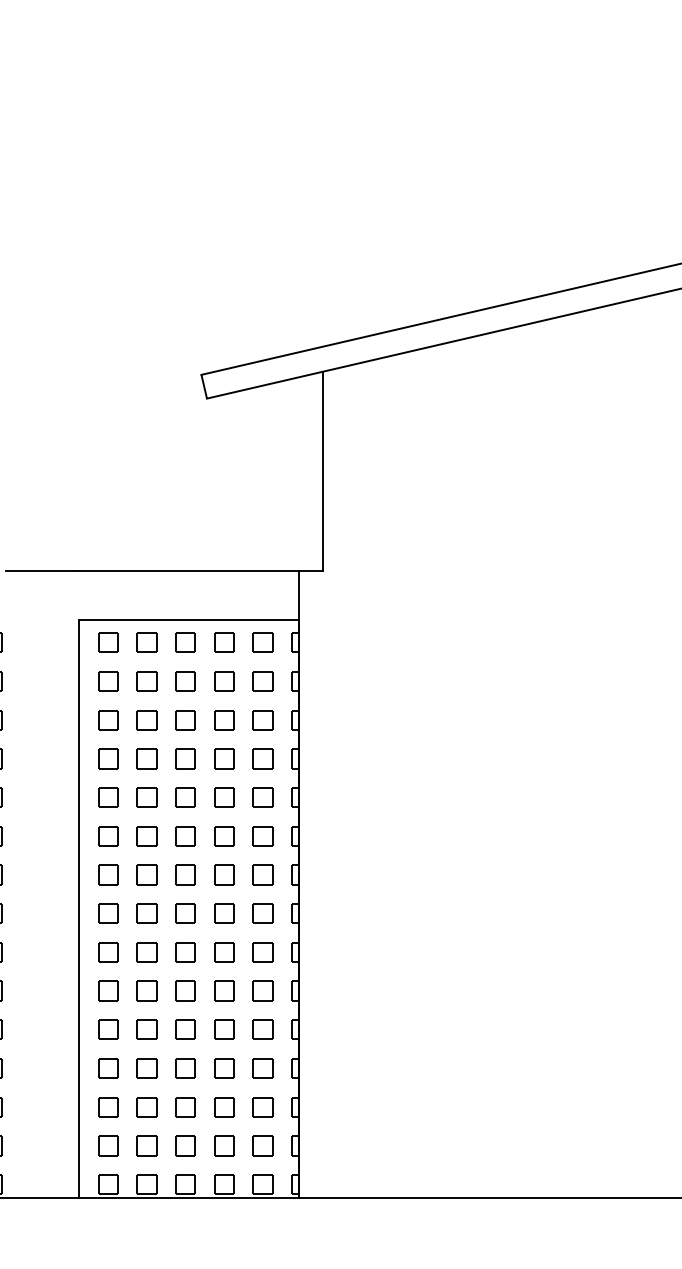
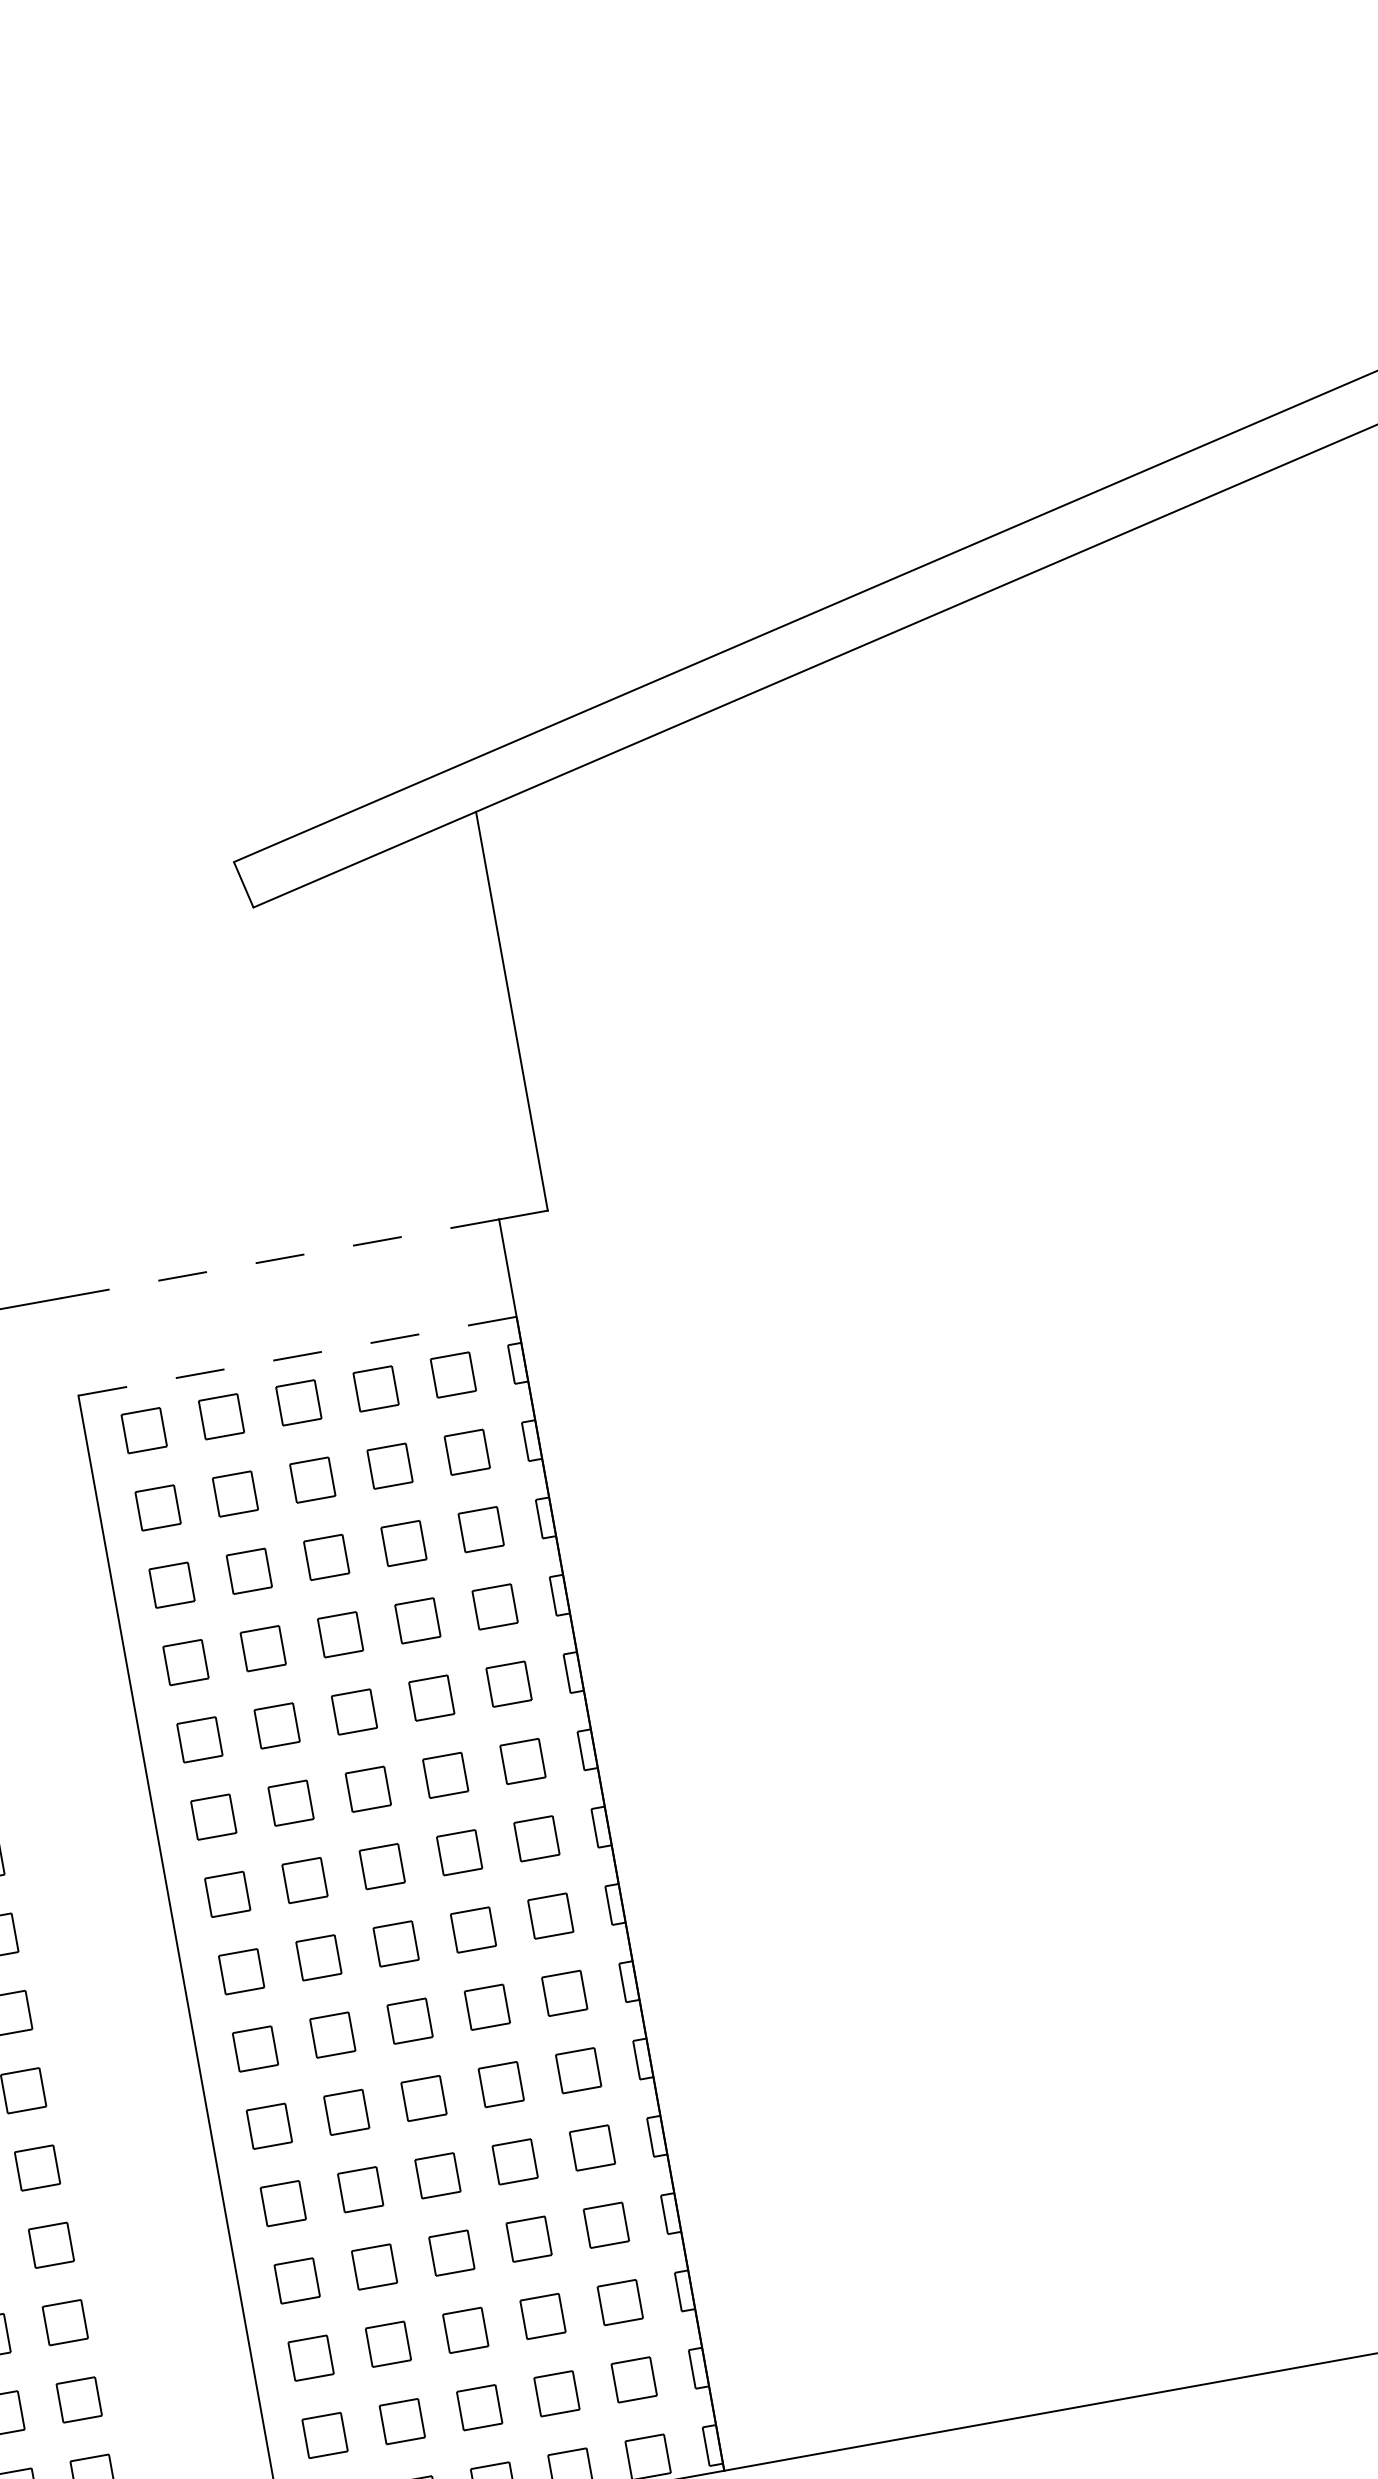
line: (189, 571) -> (280, 1259), solid -> dashed
line: (189, 620) -> (298, 1356), solid -> dashed

